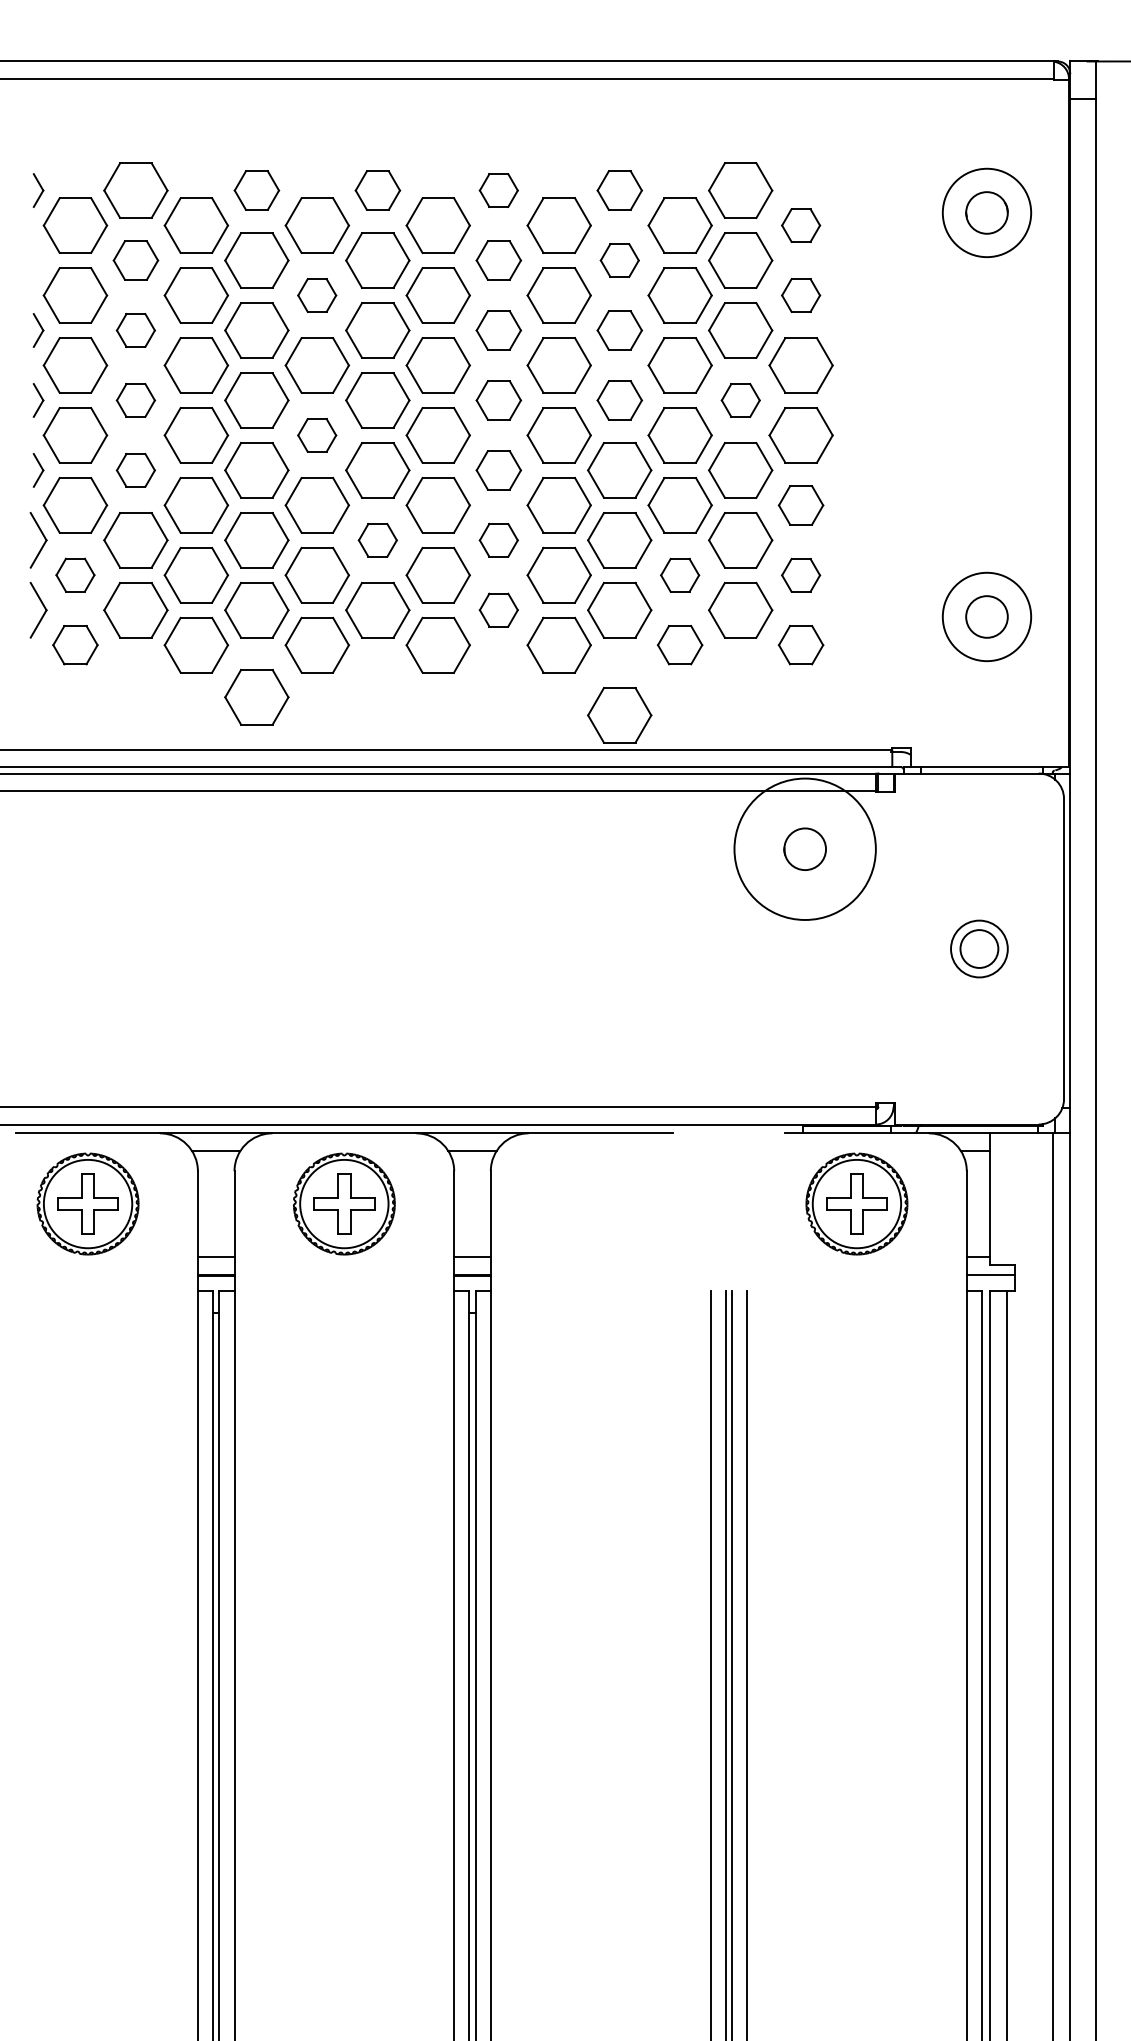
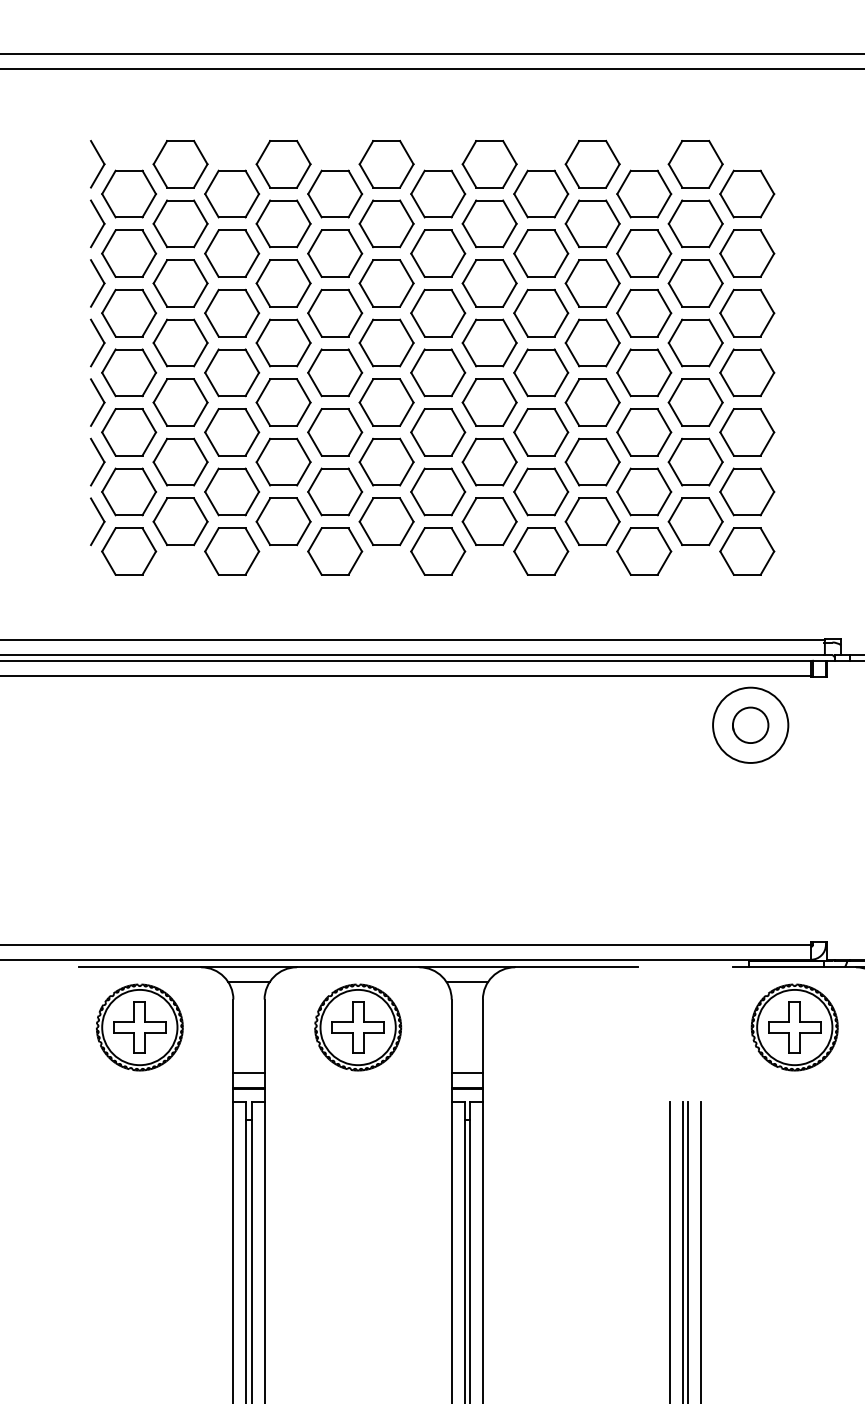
part: (38, 190) -> (97, 164), size x1.67
part: (256, 190) -> (283, 164), size x1.43
part: (377, 190) -> (386, 164), size x1.43
part: (498, 190) -> (489, 164), size x1.67
part: (619, 190) -> (592, 164), size x1.43
part: (800, 225) -> (746, 193), size x1.67
part: (38, 260) -> (97, 223), added
part: (135, 260) -> (180, 223), size x1.43
part: (498, 260) -> (489, 223), size x1.43
part: (619, 260) -> (592, 223), size x1.67
part: (316, 295) -> (334, 253), size x1.67
part: (800, 295) -> (746, 253), size x1.67
part: (38, 330) -> (97, 283), size x1.67
part: (135, 330) -> (180, 283), size x1.67
part: (498, 330) -> (489, 283), size x1.43
part: (619, 330) -> (592, 283), size x1.43
part: (38, 400) -> (97, 343), size x1.67
part: (135, 400) -> (180, 343), size x1.67
part: (498, 400) -> (489, 343), size x1.43
part: (619, 400) -> (592, 343), size x1.43
part: (740, 400) -> (695, 343), size x1.67
part: (316, 435) -> (334, 372), size x1.67
part: (38, 470) -> (97, 402), size x1.67
part: (135, 470) -> (180, 402), size x1.67
part: (498, 470) -> (489, 402), size x1.43
part: (800, 505) -> (746, 432), size x1.43
part: (377, 540) -> (386, 462), size x1.67
part: (498, 540) -> (489, 462), size x1.67
part: (75, 574) -> (129, 491), size x1.67
part: (679, 575) -> (643, 492), size x1.67
part: (800, 575) -> (746, 492), size x1.67
part: (498, 609) -> (489, 521), size x1.67
part: (75, 644) -> (129, 550), size x1.43
part: (679, 644) -> (643, 550), size x1.43
part: (800, 644) -> (746, 550), size x1.43
part: (256, 697) -> (283, 596), removed
part: (619, 715) -> (592, 611), removed
circle: (805, 849) -> (750, 725), size x0.62

